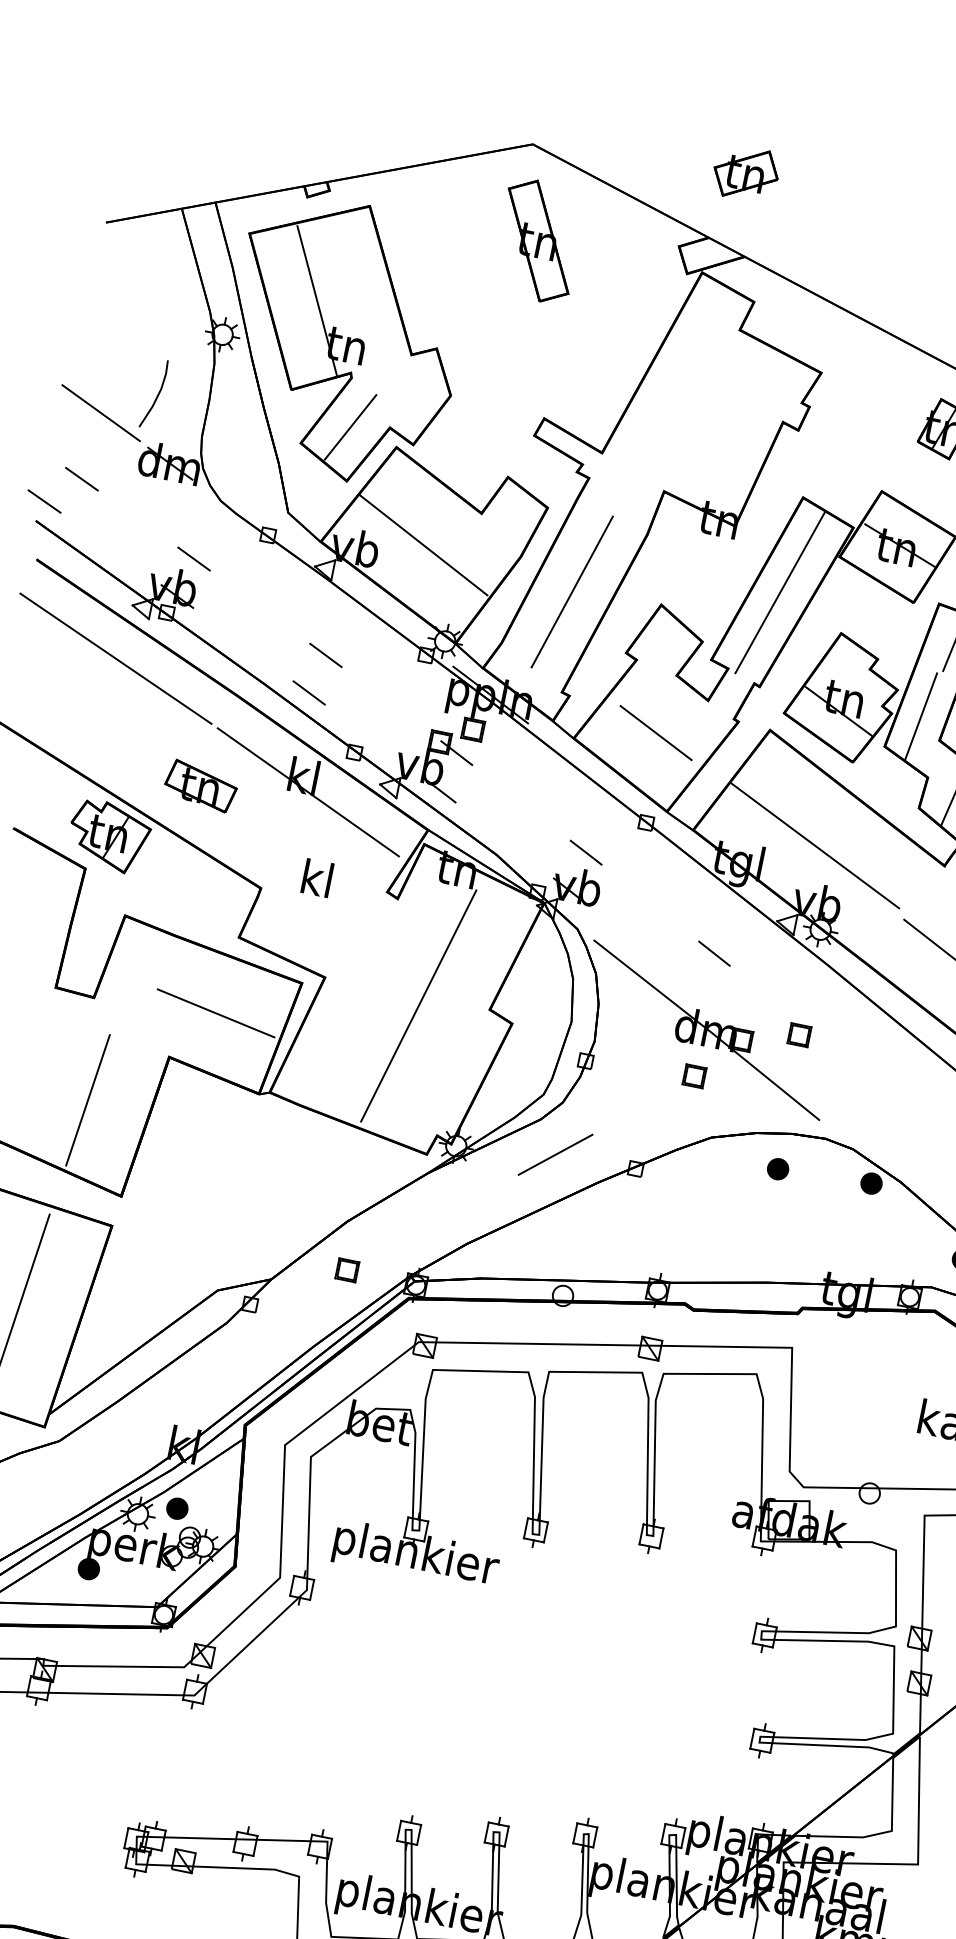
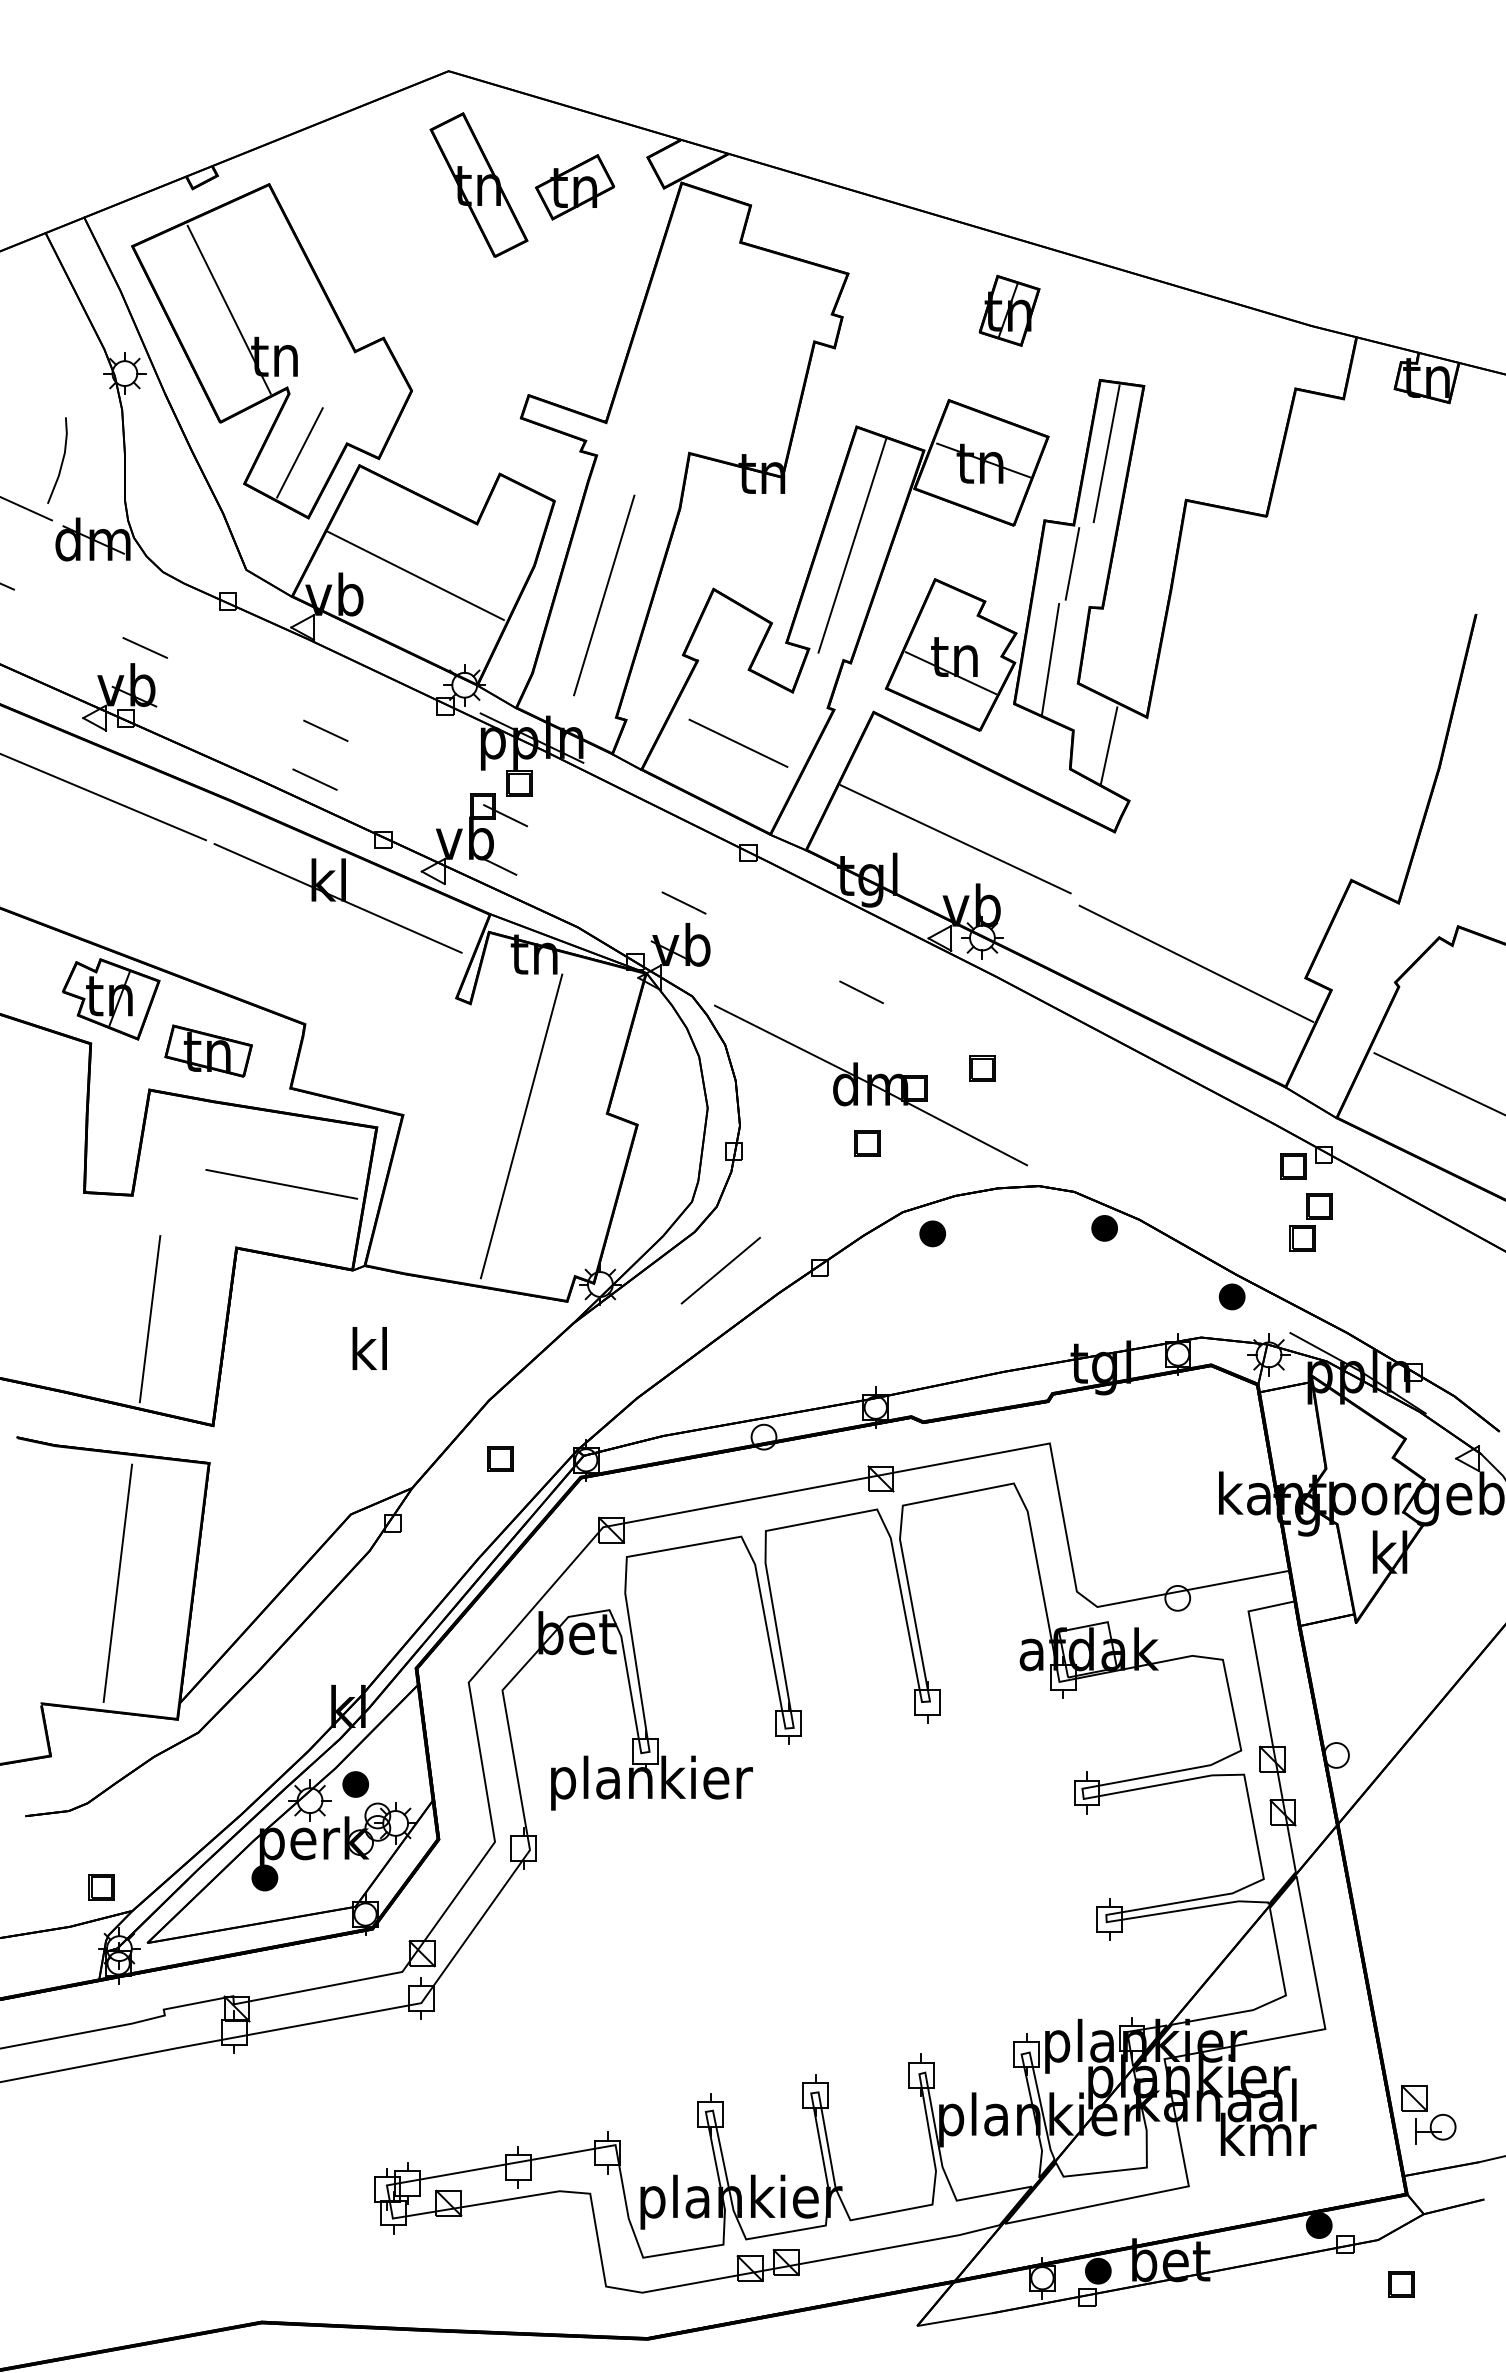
part: (746, 173) -> (575, 187), moved
part: (201, 785) -> (208, 1050), moved
text: (317, 878) -> (369, 1348), moved
part: (777, 1168) -> (932, 1233), moved

